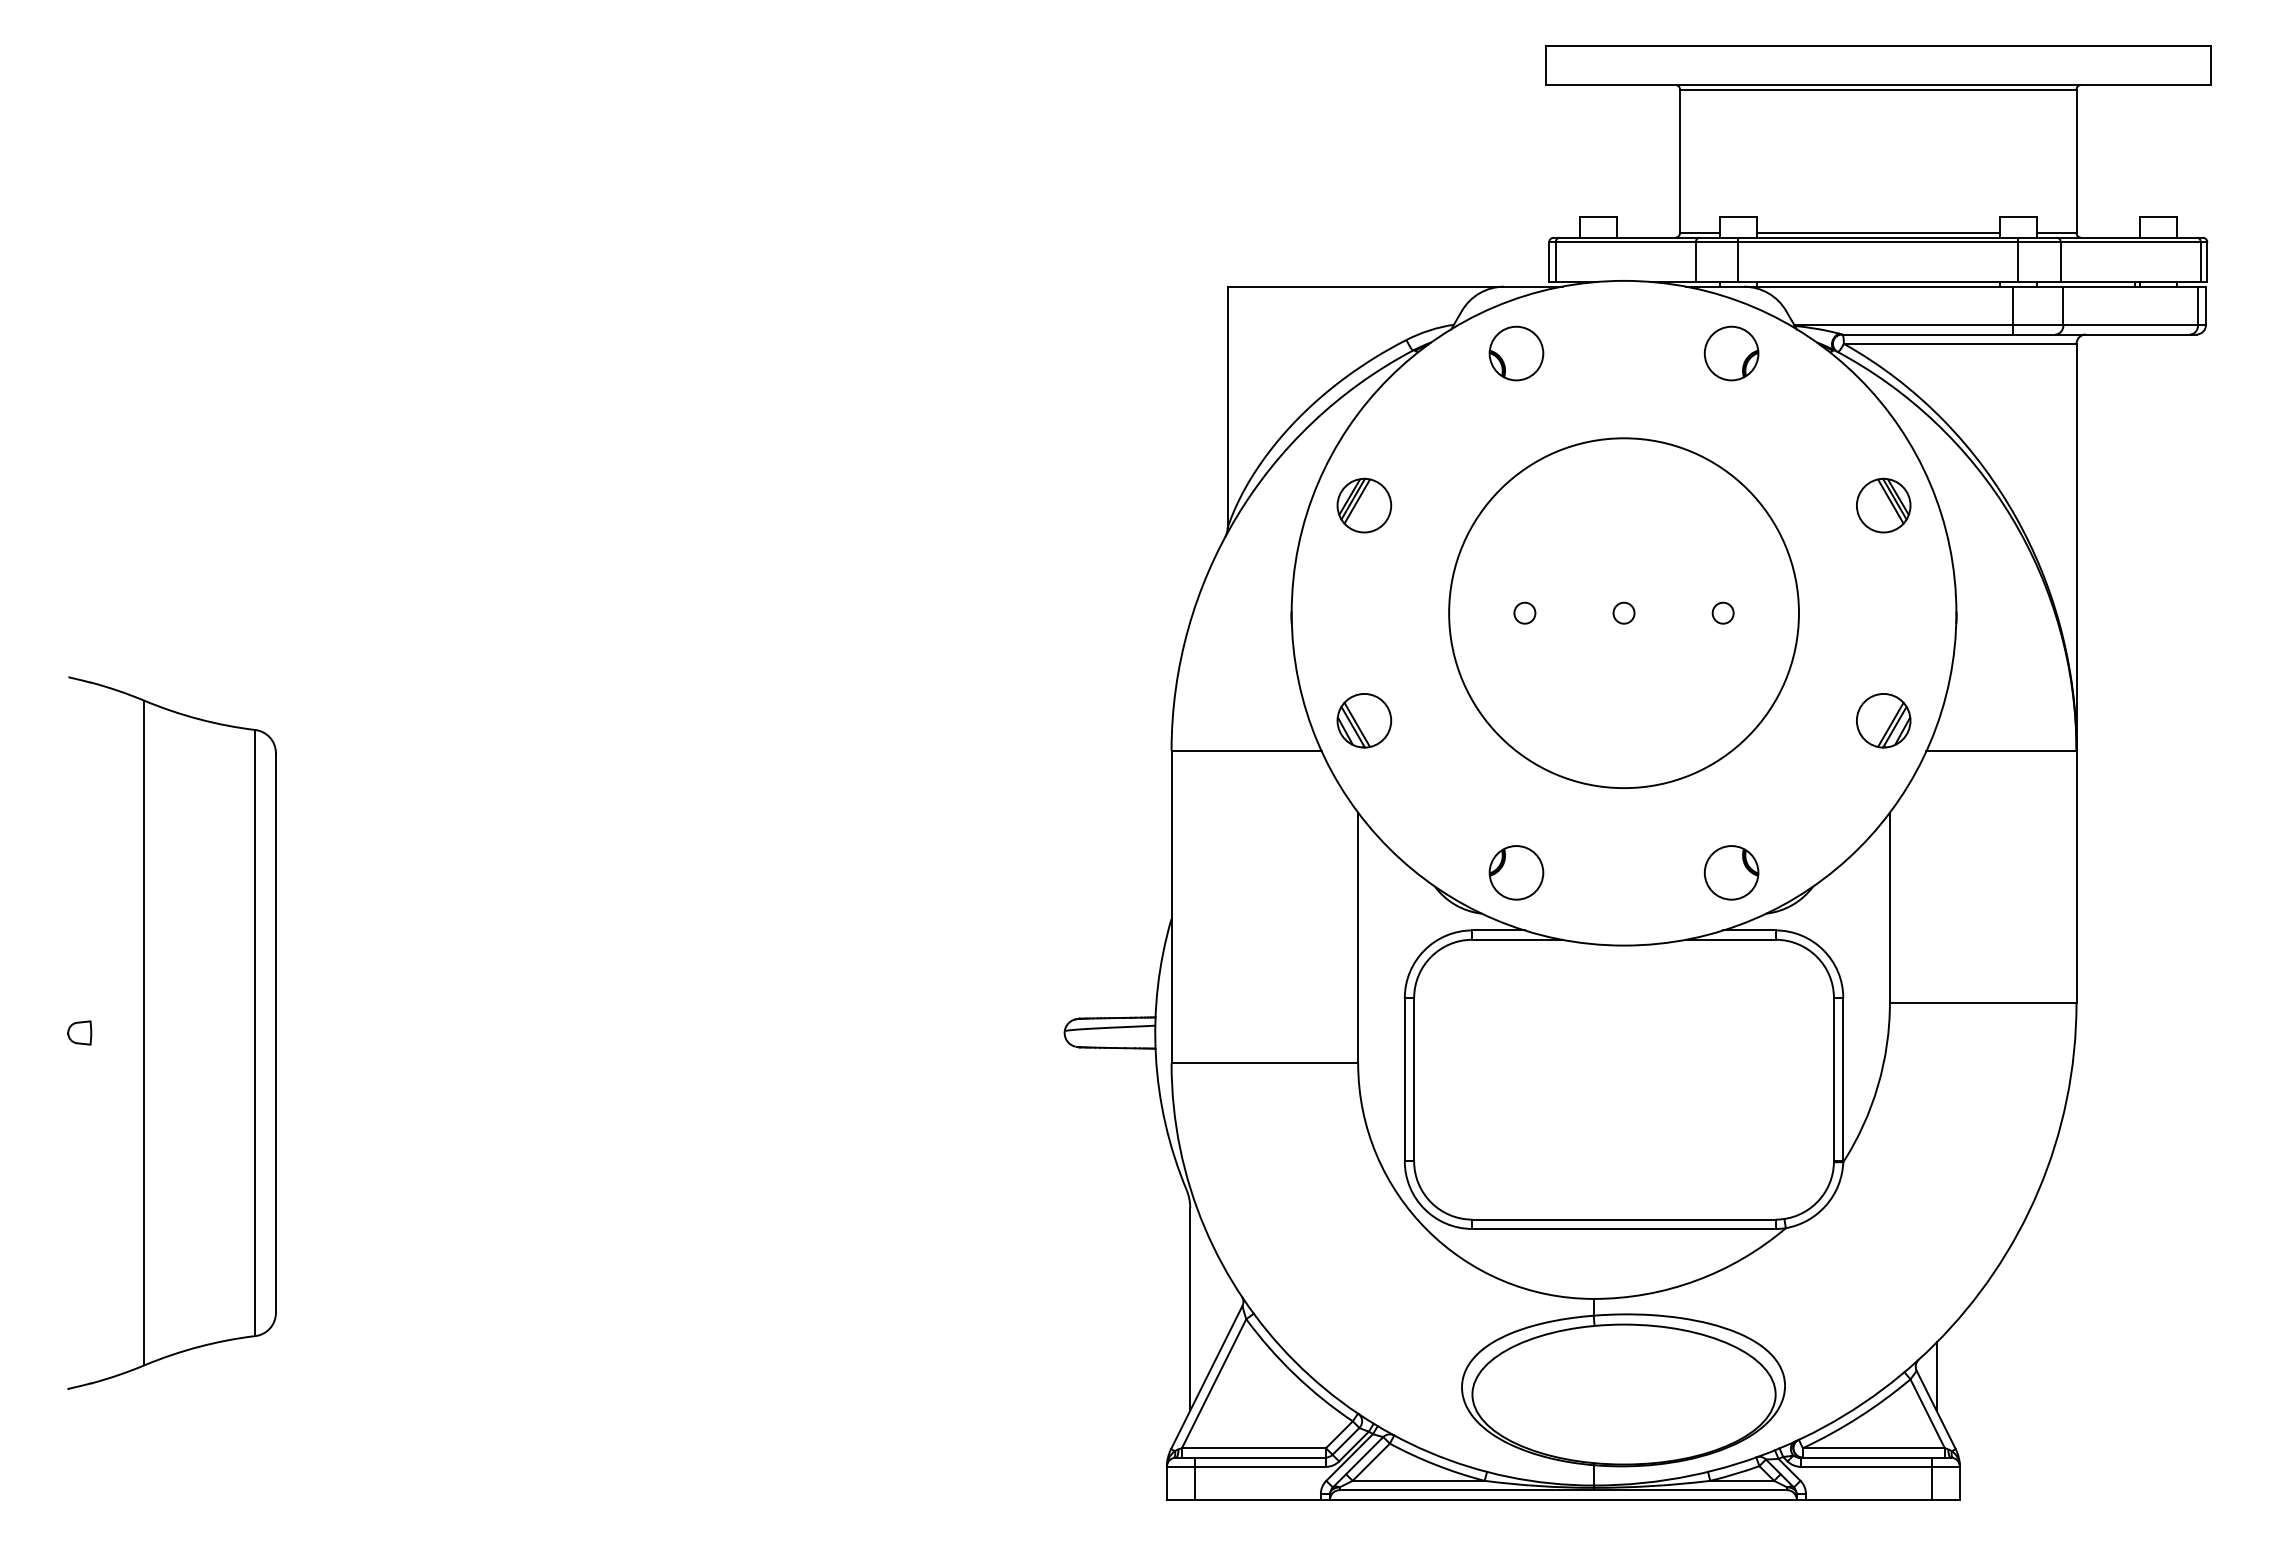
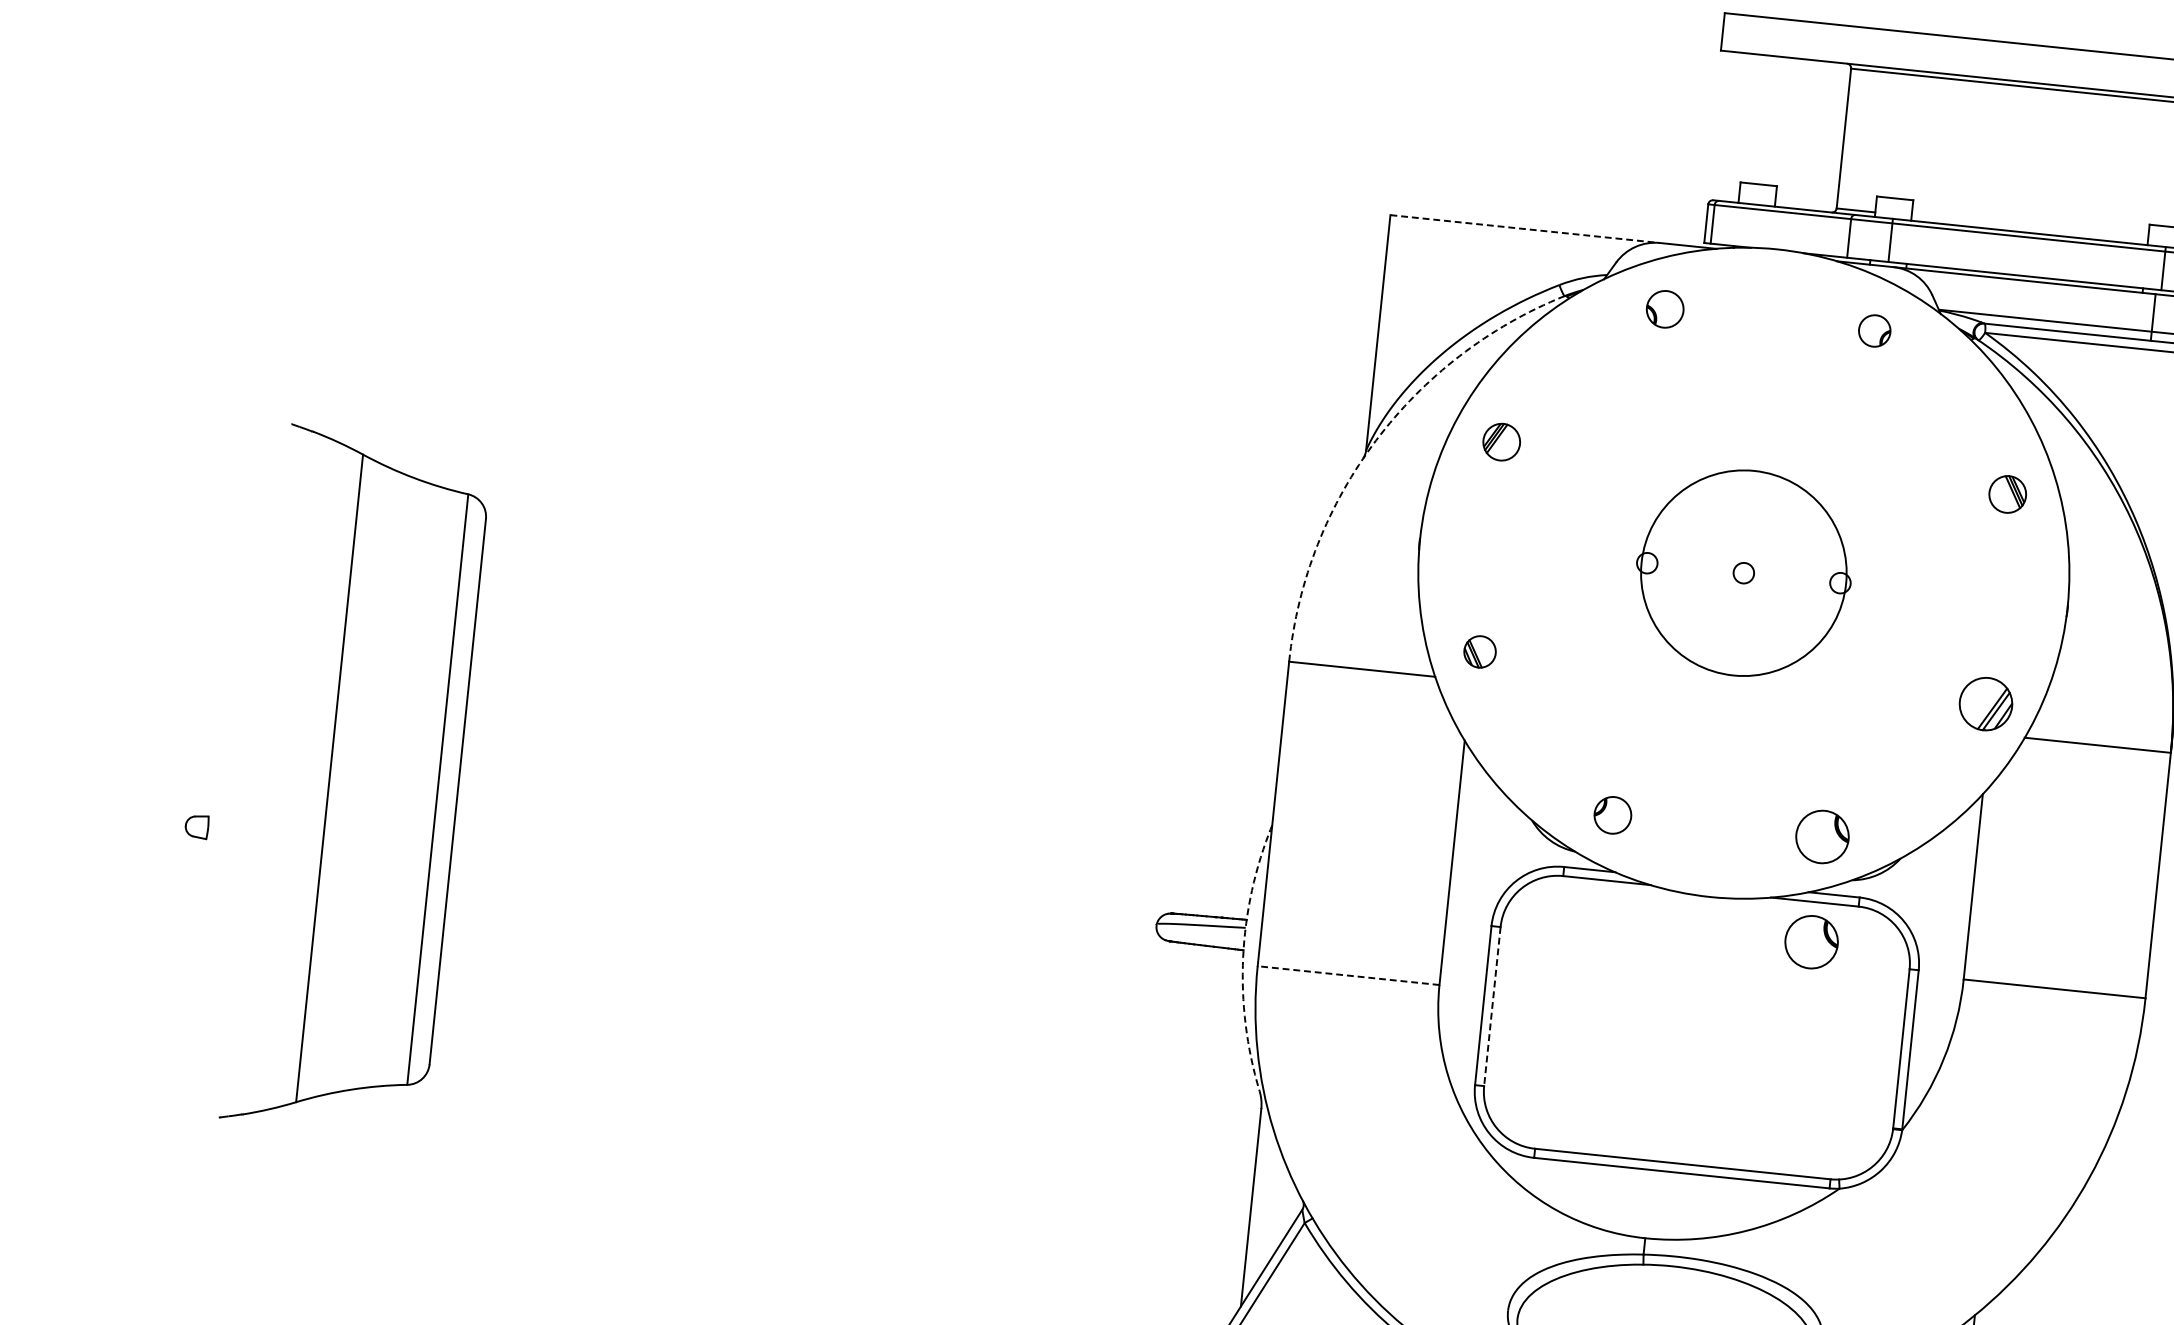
line: (1878, 233) -> (2030, 228), removed
line: (1365, 286) -> (1524, 228), solid -> dashed
part: (1516, 353) -> (1665, 309), size x0.7
part: (1731, 353) -> (1874, 330), size x0.6
part: (1364, 505) -> (1501, 442), size x0.7
part: (1883, 505) -> (2007, 494), size x0.7
arc: (1236, 517) -> (1375, 440), solid -> dashed
circle: (1623, 613) -> (1743, 573), size x0.6
part: (1364, 720) -> (1480, 651), size x0.6
part: (1516, 872) -> (1612, 814), size x0.7
part: (1731, 980) -> (1811, 941), added
part: (171, 1032) -> (356, 780), moved
arc: (1155, 1055) -> (1242, 956), solid -> dashed
line: (1264, 1063) -> (1348, 975), solid -> dashed
line: (1414, 1079) -> (1492, 1006), solid -> dashed

